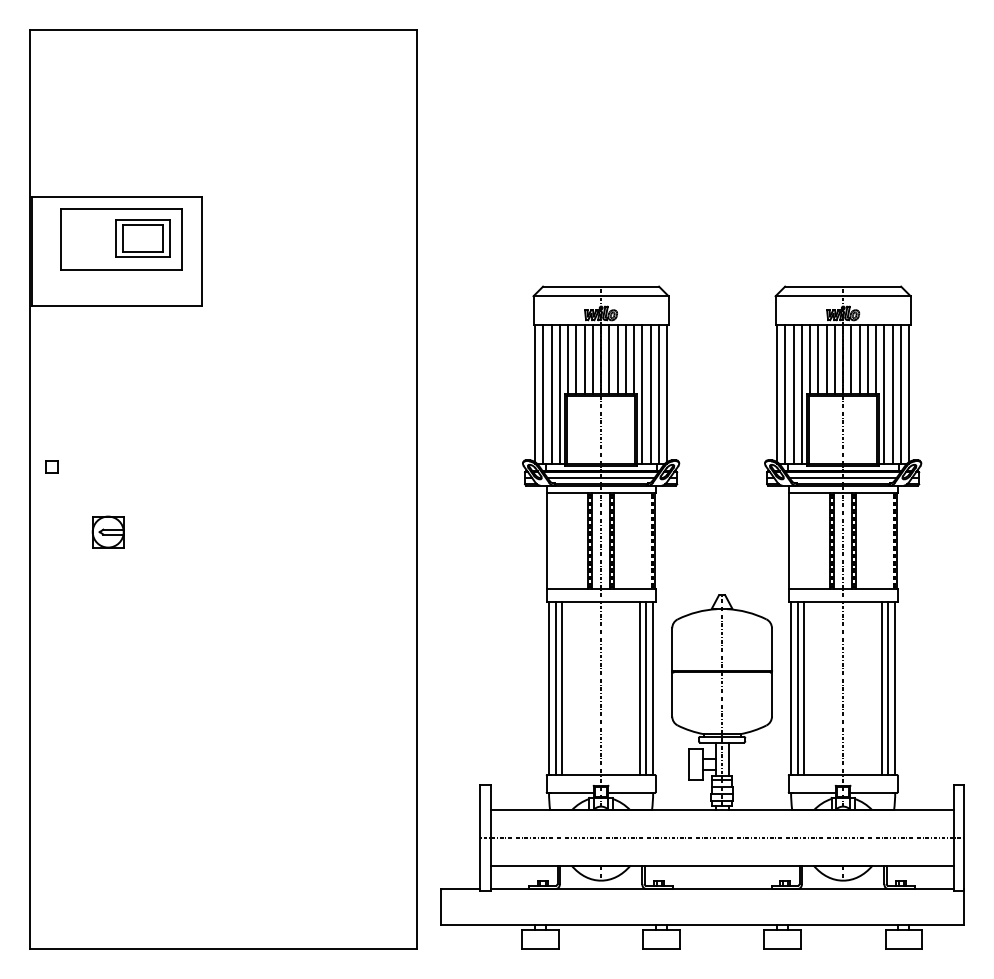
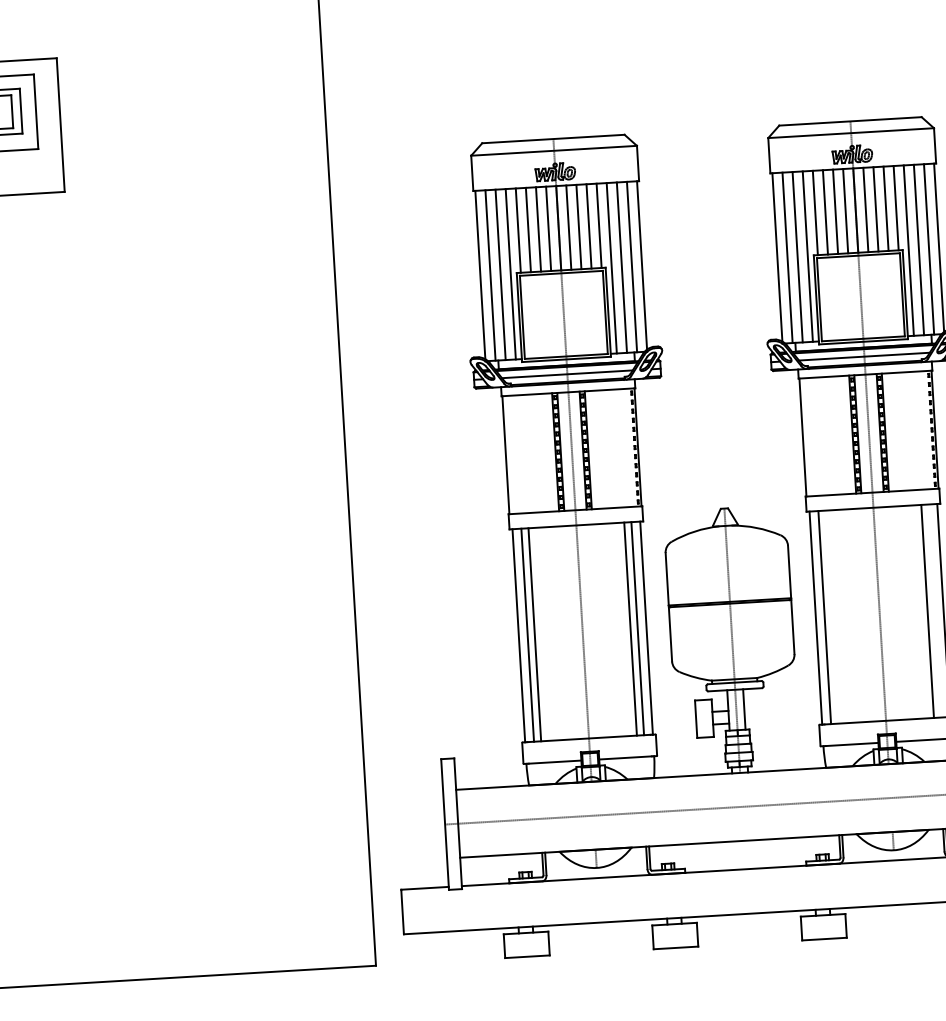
line: (804, 688) -> (832, 617), removed
line: (887, 688) -> (934, 611), removed

